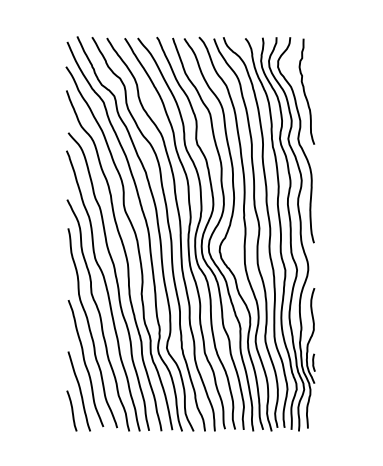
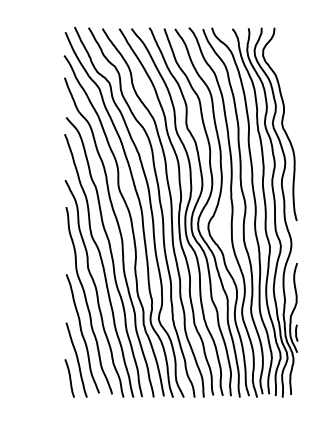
curve: (305, 91) -> (288, 78), removed

